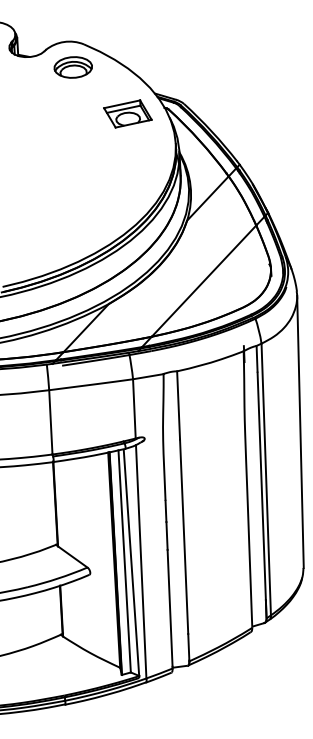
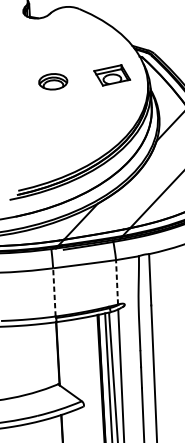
part: (72, 67) -> (52, 81), moved
part: (127, 113) -> (111, 75), moved
line: (134, 408) -> (117, 282), solid -> dashed
line: (50, 421) -> (54, 291), solid -> dashed

